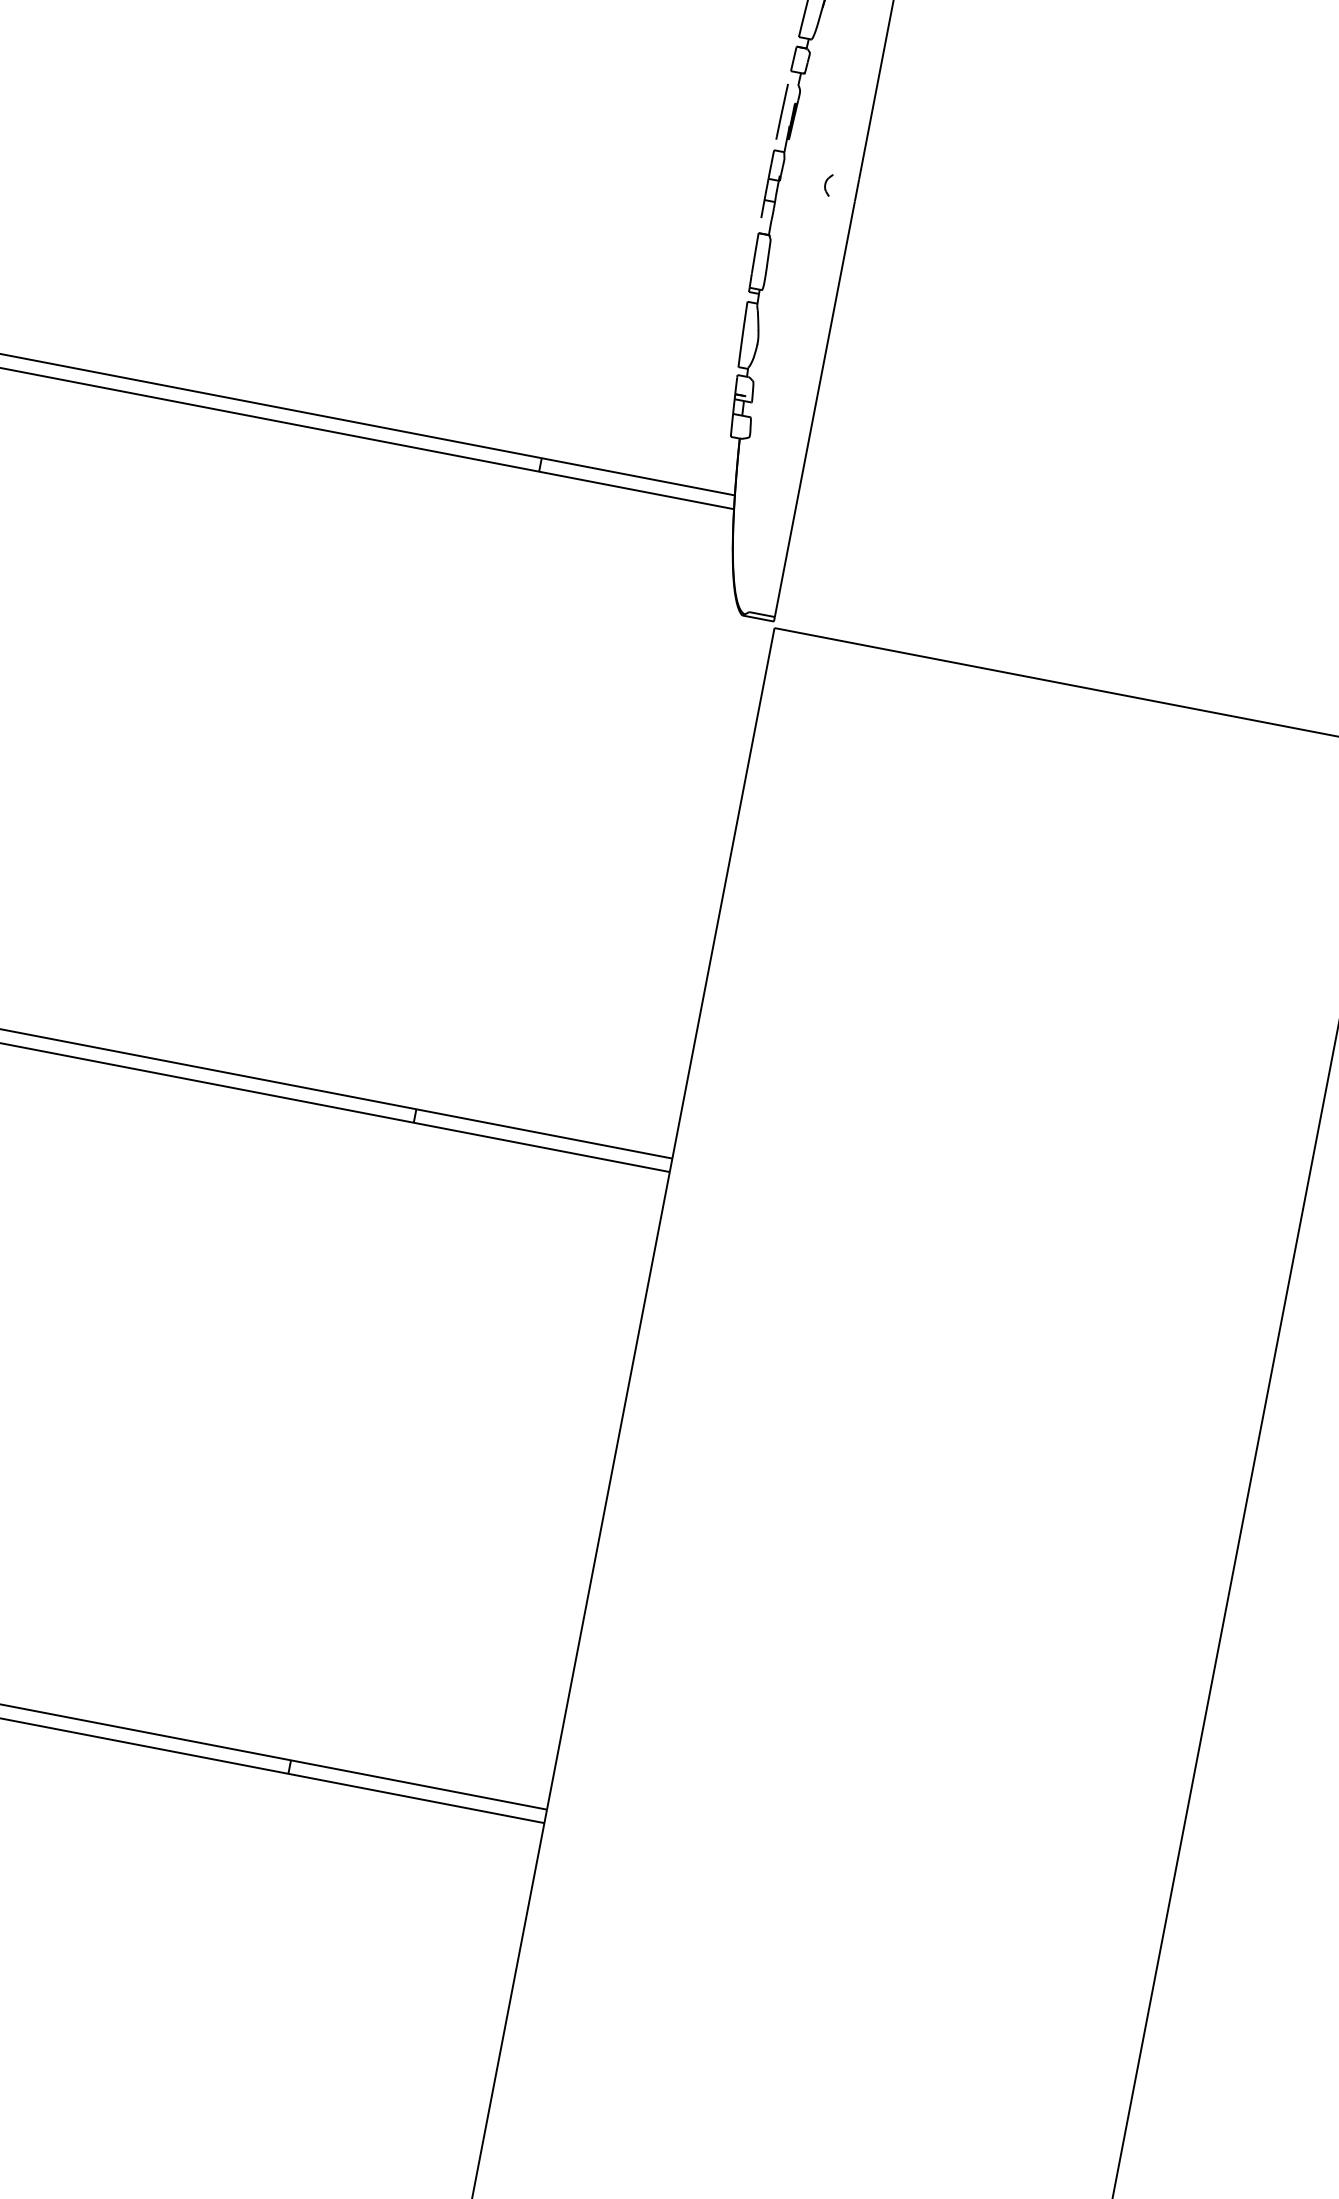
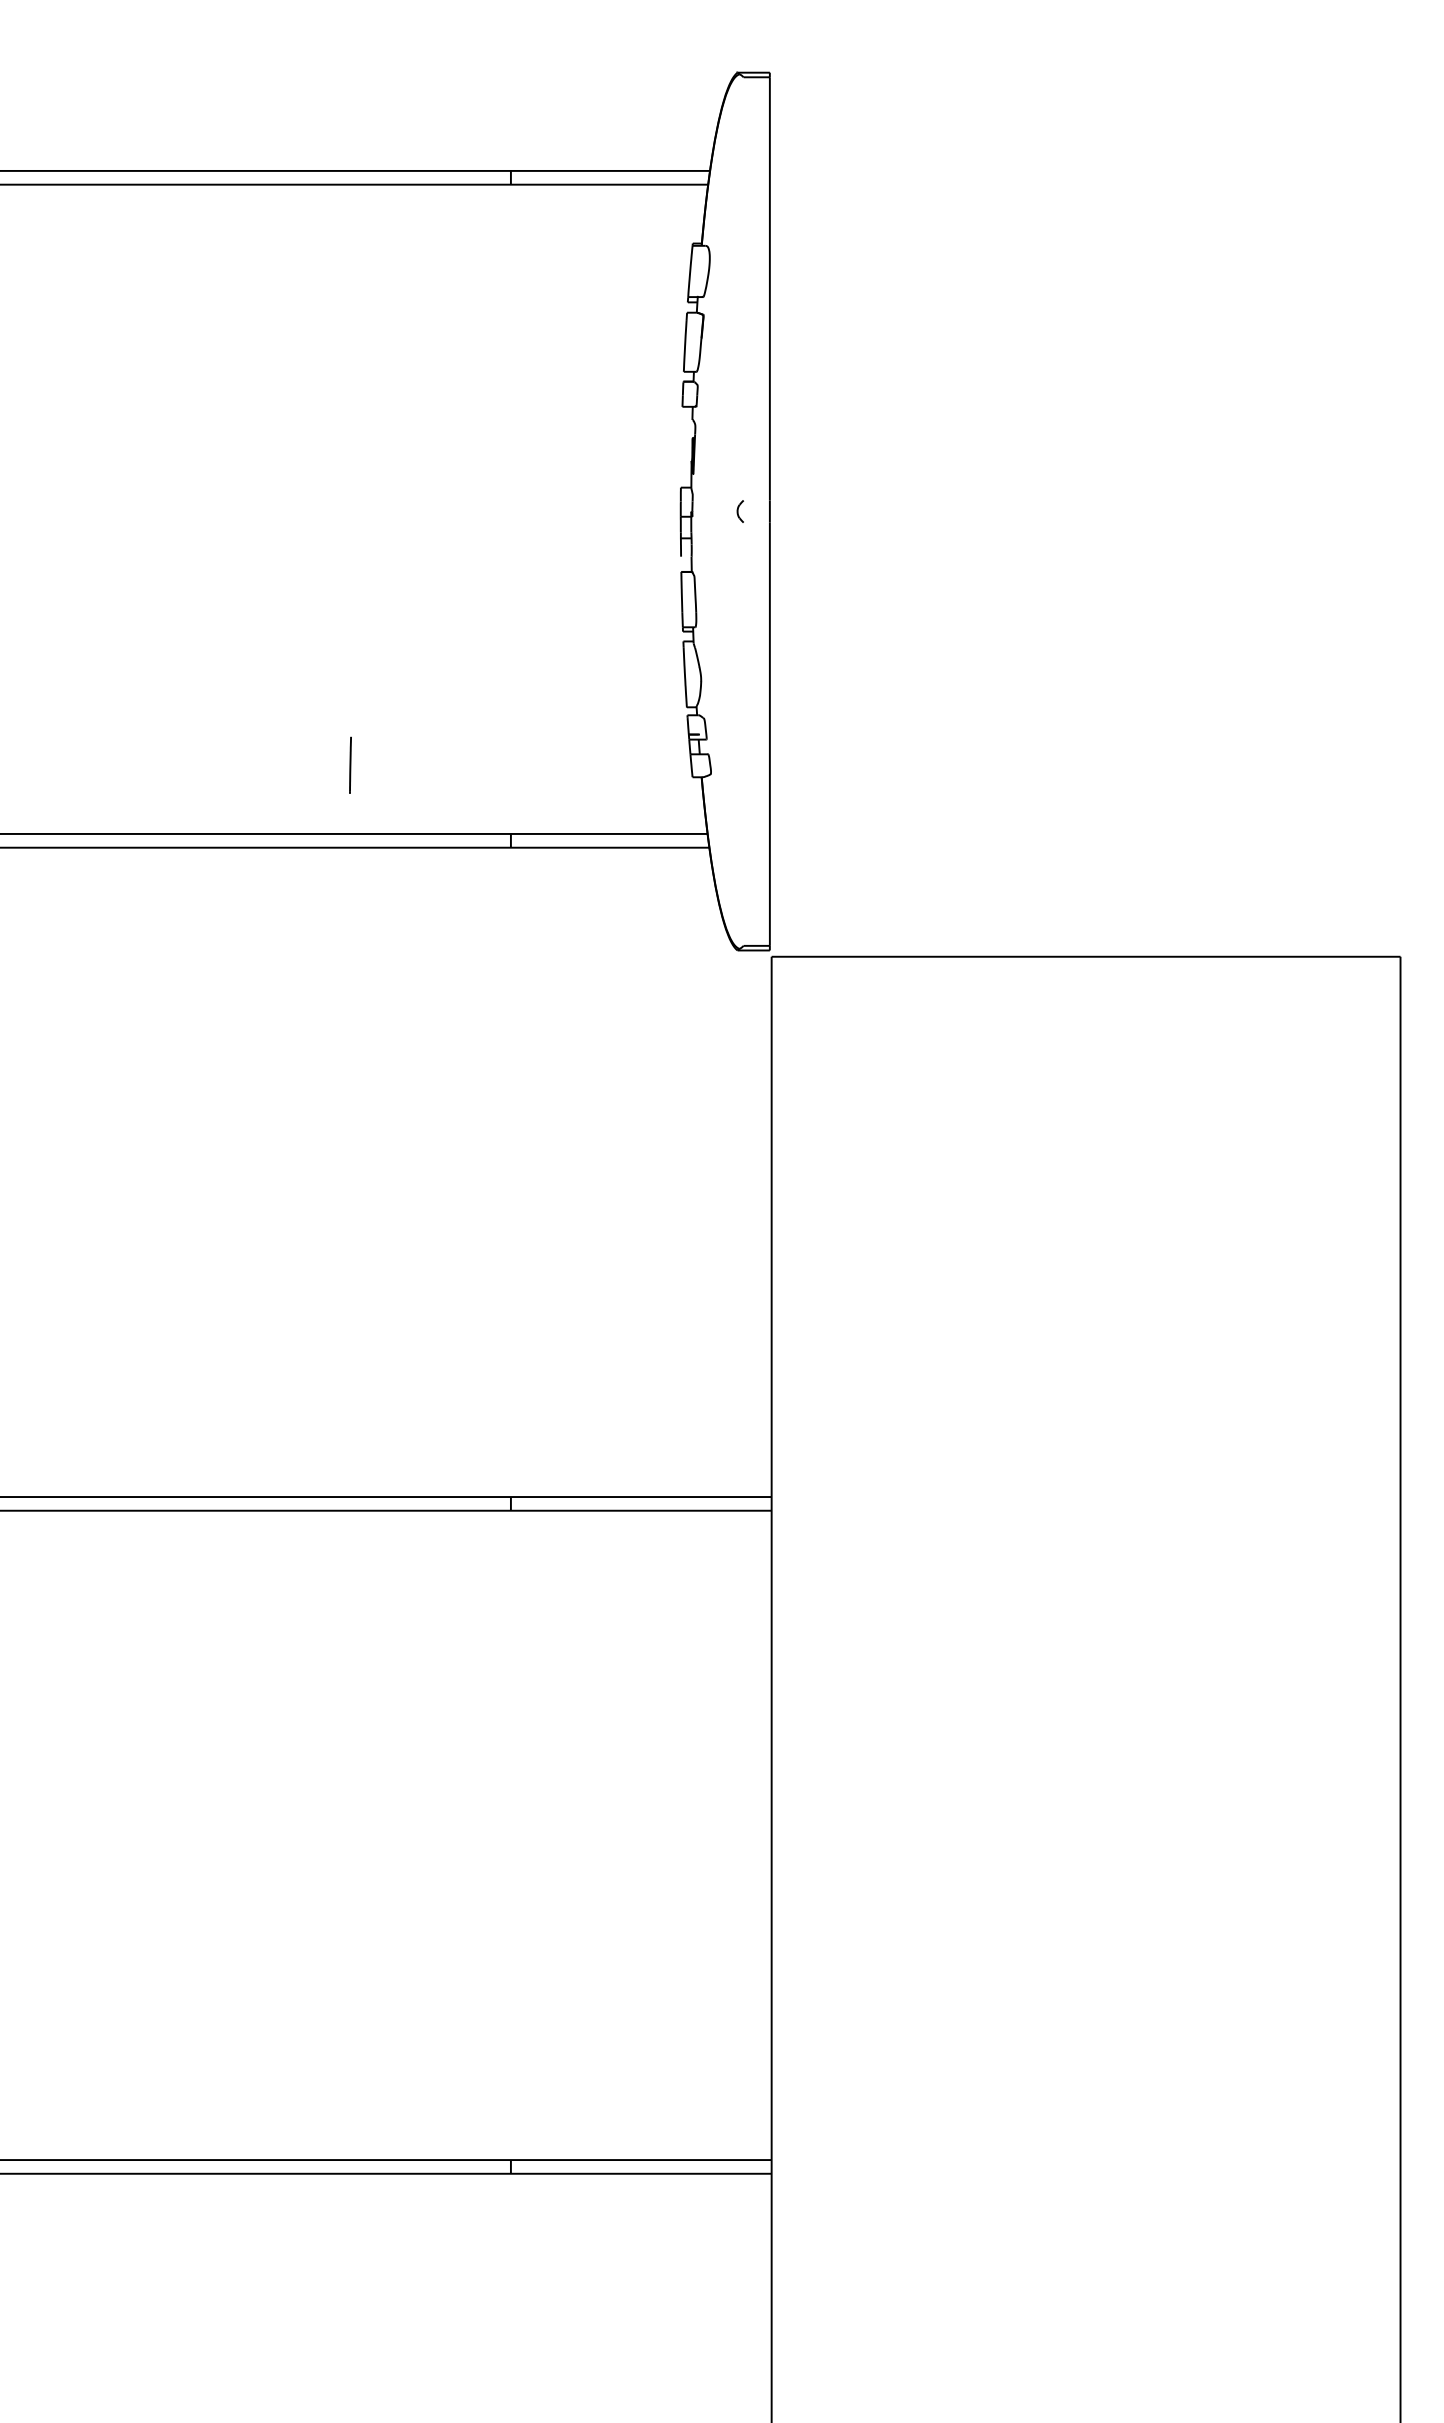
line: (782, 110) -> (350, 764), moved

